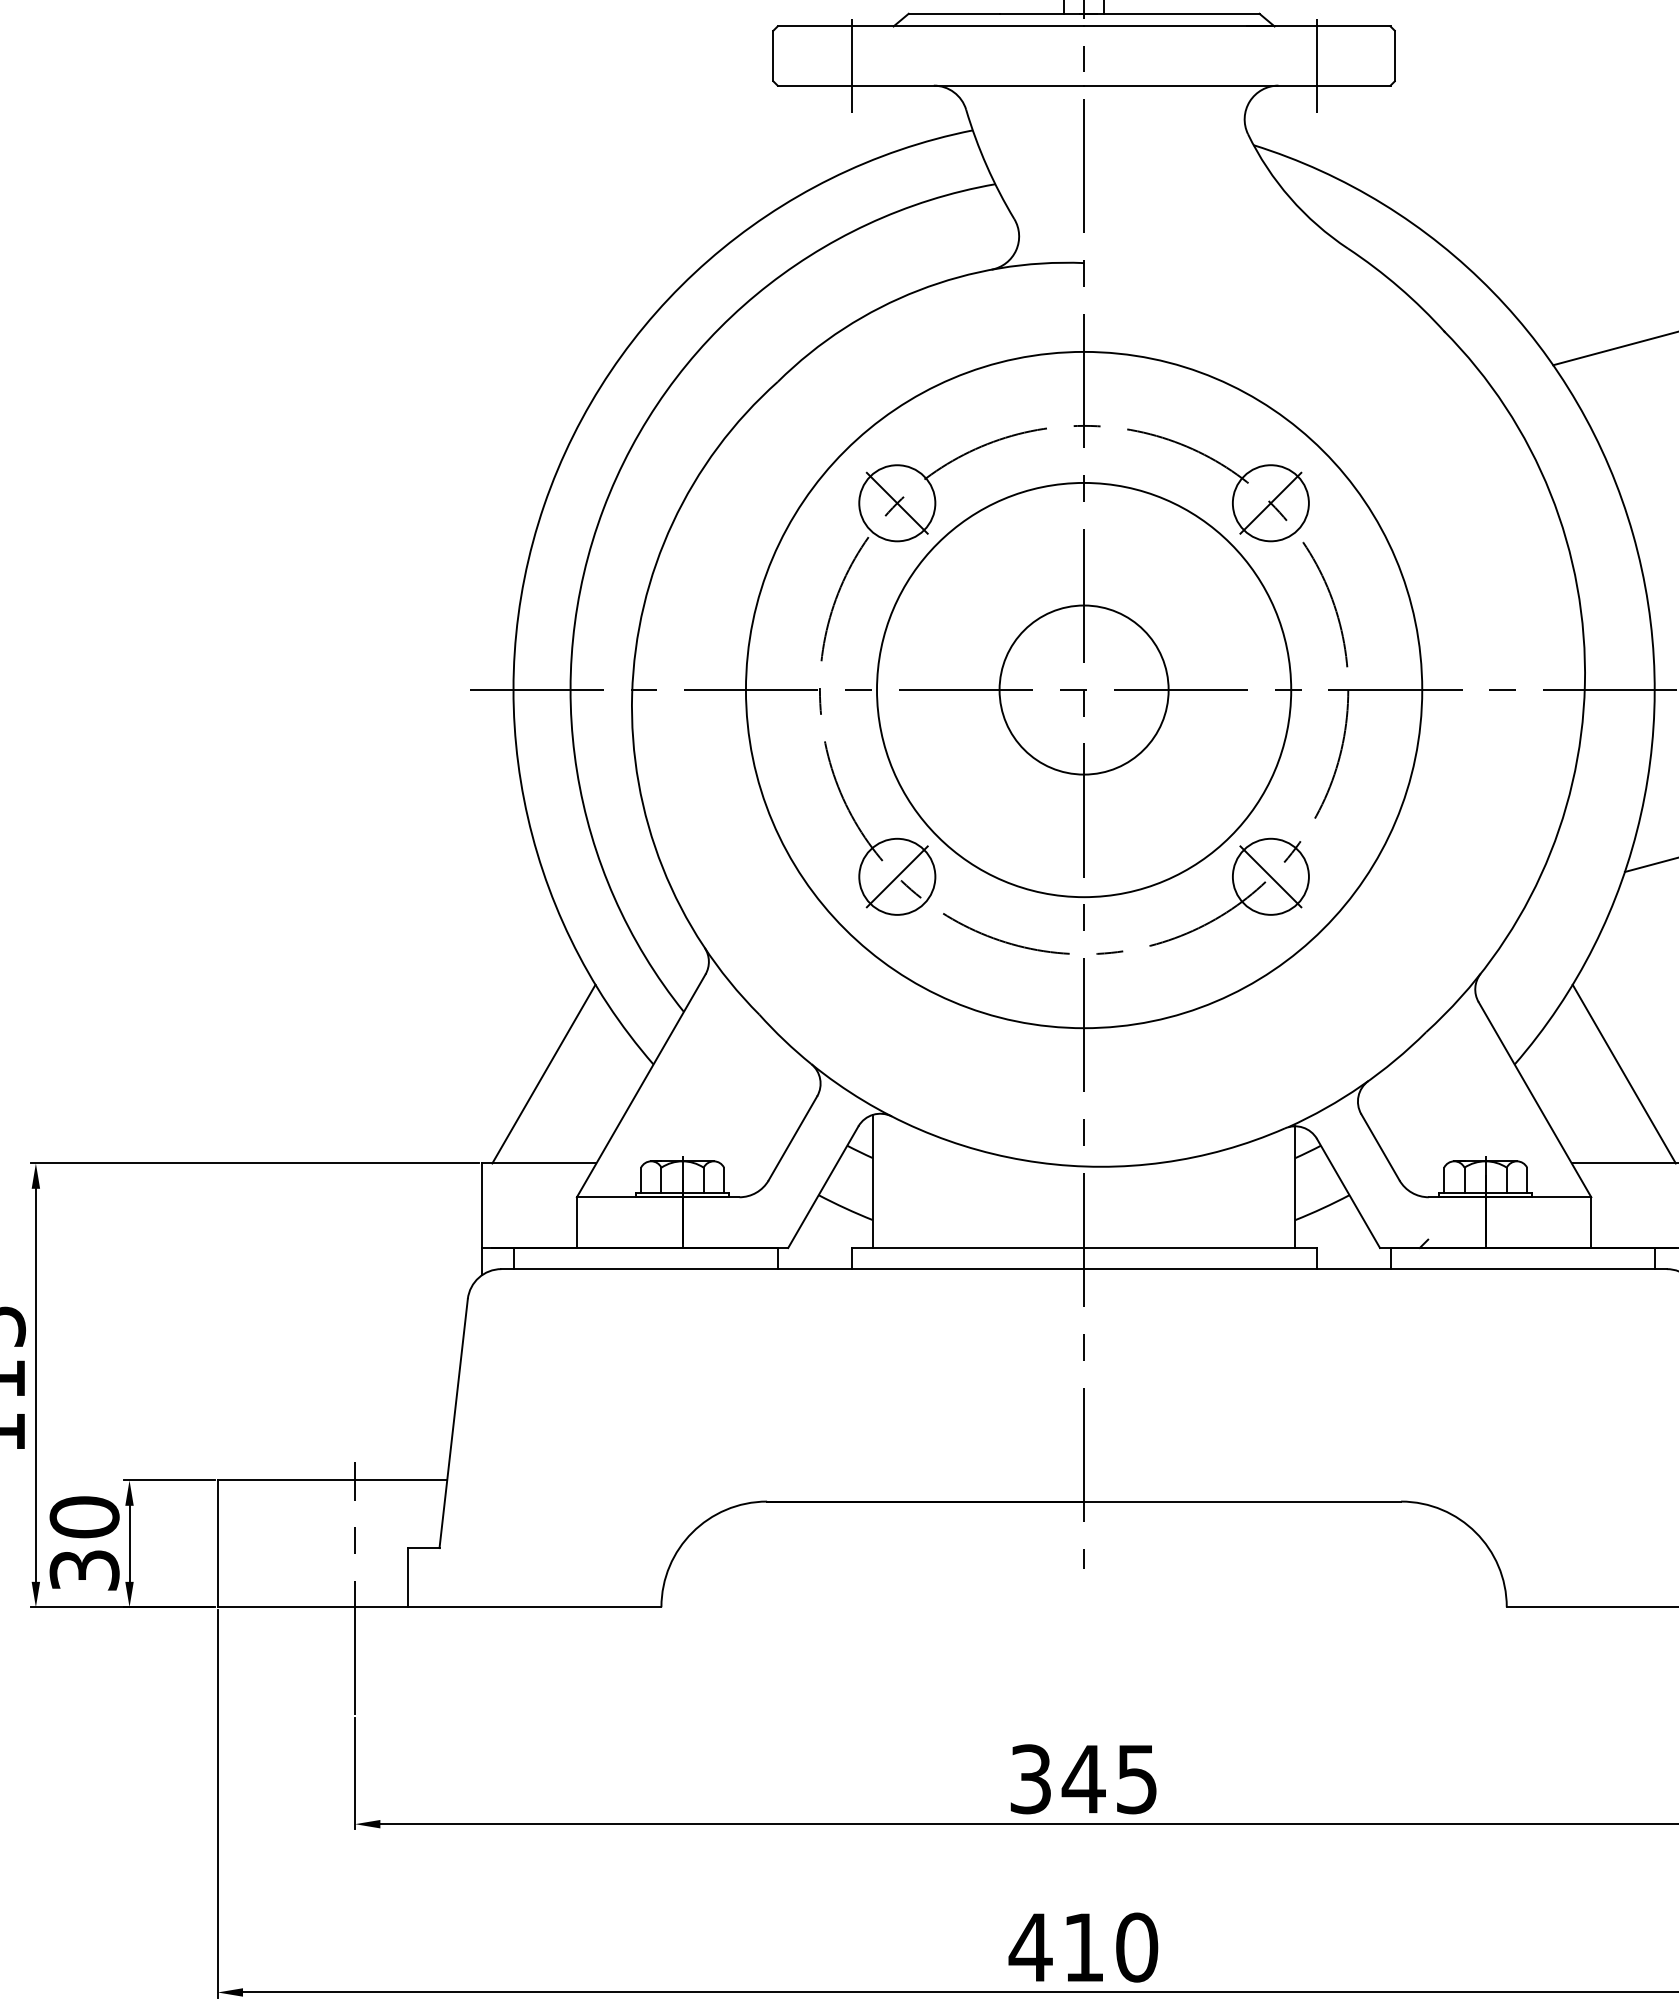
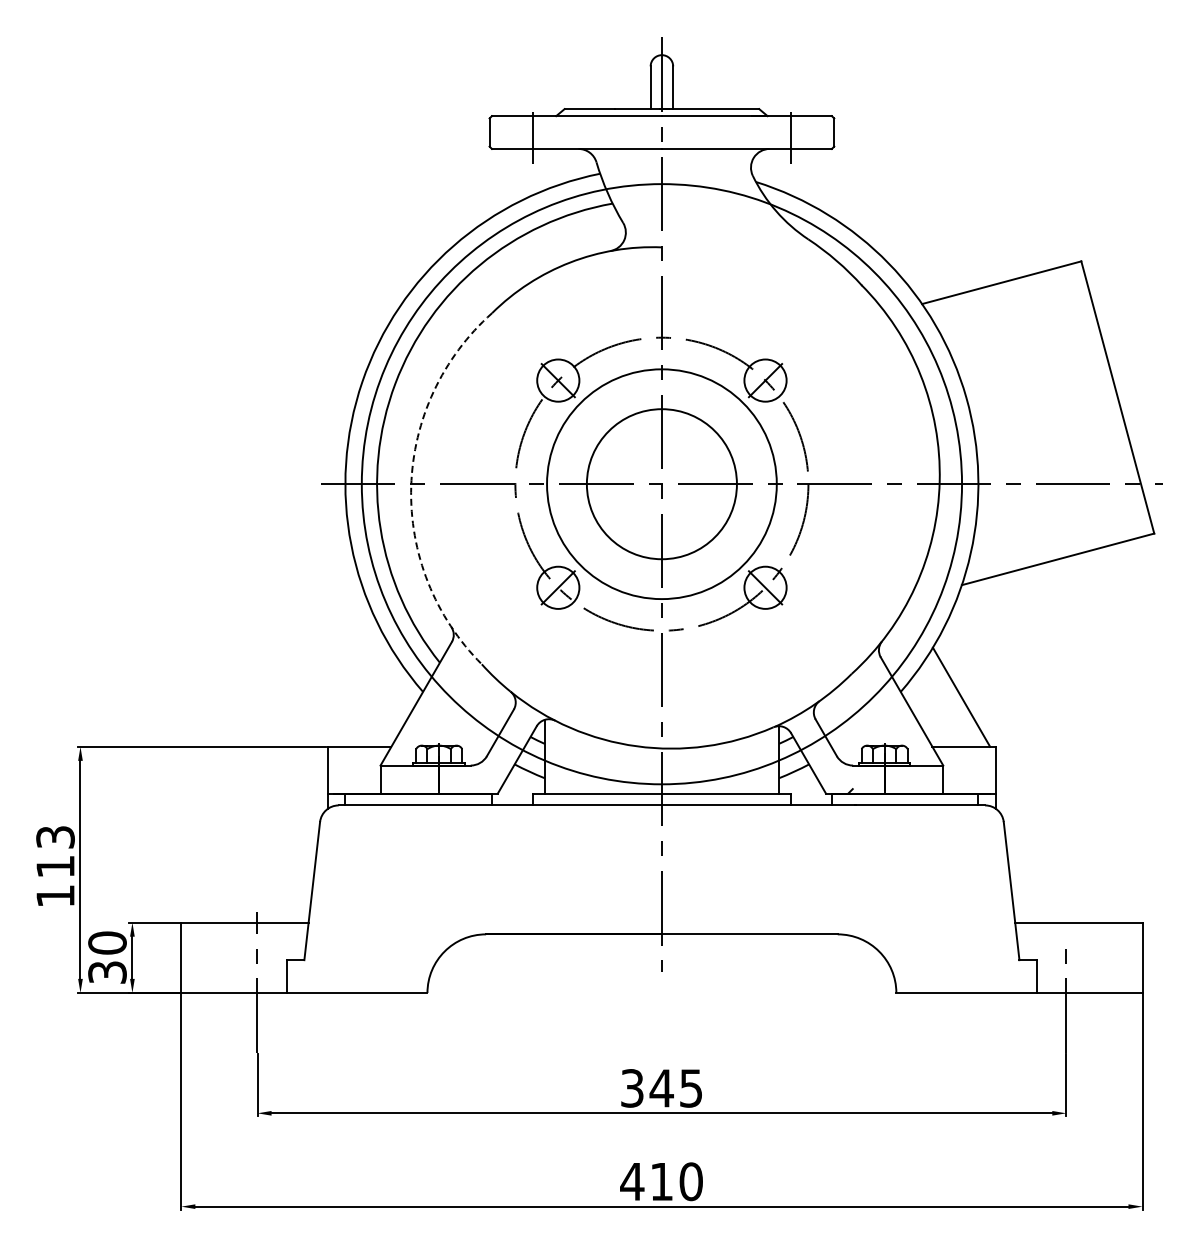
circle: (1083, 688) -> (661, 483), size x1.6
circle: (1083, 690) -> (661, 484), size x1.6
arc: (632, 694) -> (411, 486), solid -> dashed
line: (542, 1072) -> (361, 696), removed

